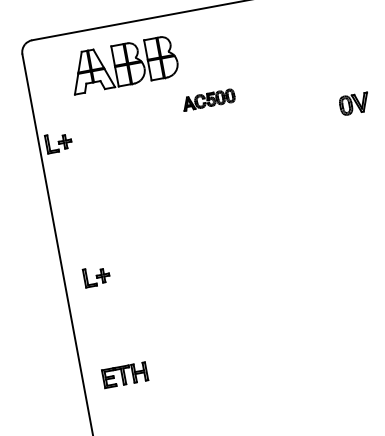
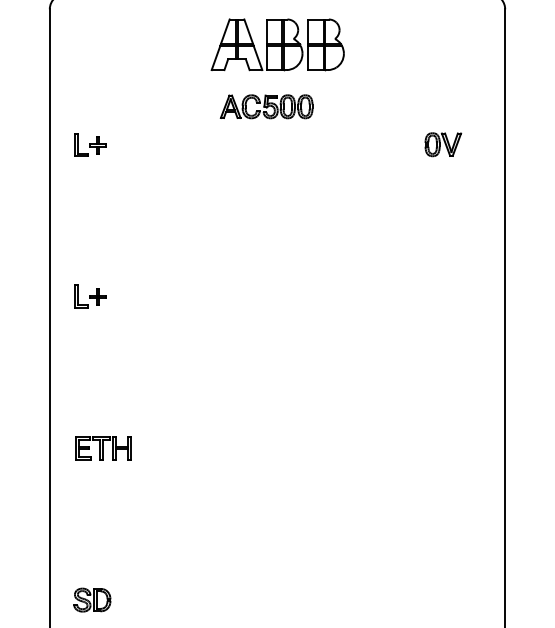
part: (123, 64) -> (277, 44), moved
part: (208, 99) -> (266, 106), size x1.43
part: (58, 142) -> (90, 144), moved
part: (125, 375) -> (103, 448), moved

